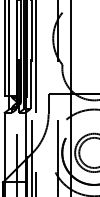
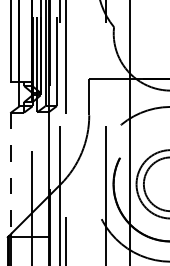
line: (4, 147) -> (10, 174), solid -> dashed

